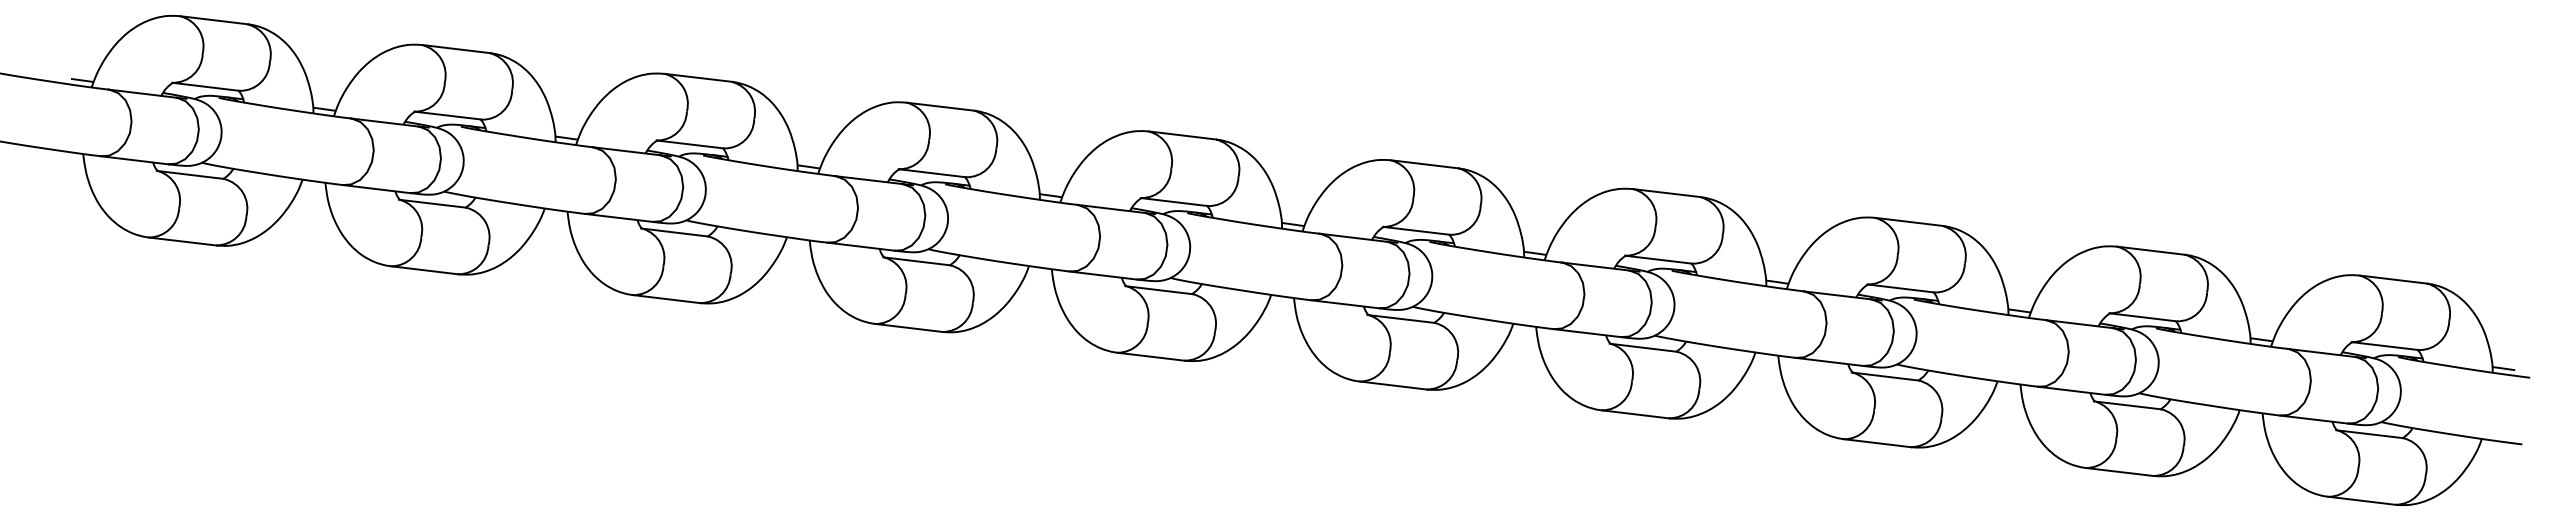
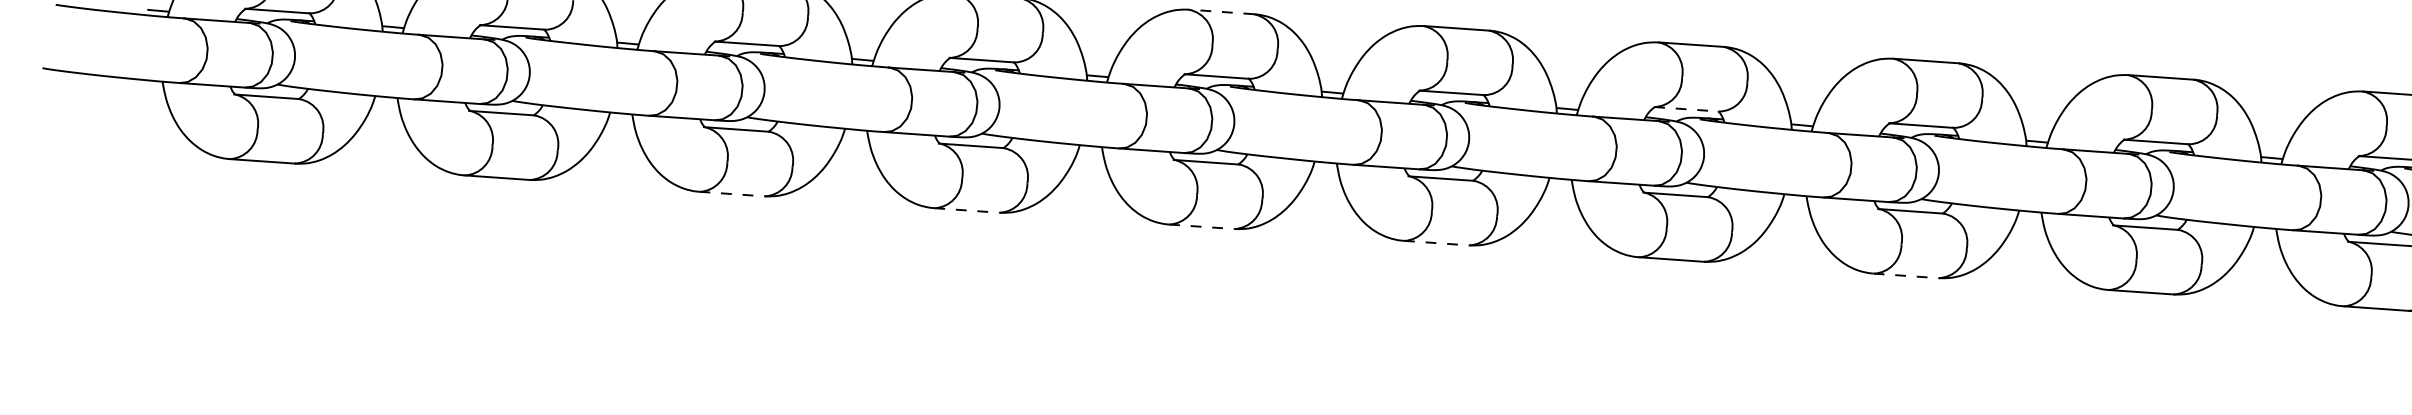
line: (1182, 135) -> (1221, 11), solid -> dashed
line: (1658, 259) -> (1686, 109), solid -> dashed
line: (666, 299) -> (731, 194), solid -> dashed
line: (908, 327) -> (966, 210), solid -> dashed
line: (1151, 356) -> (1202, 226), solid -> dashed
line: (1393, 385) -> (1436, 243), solid -> dashed
line: (1877, 443) -> (1906, 276), solid -> dashed

